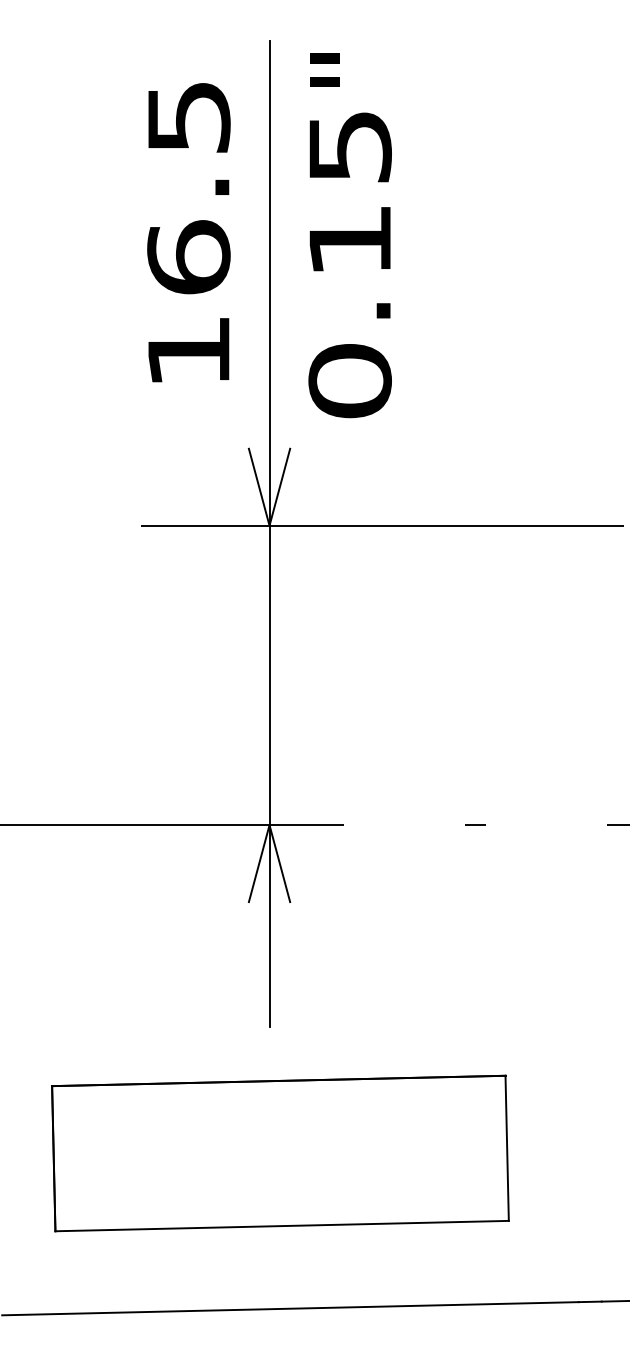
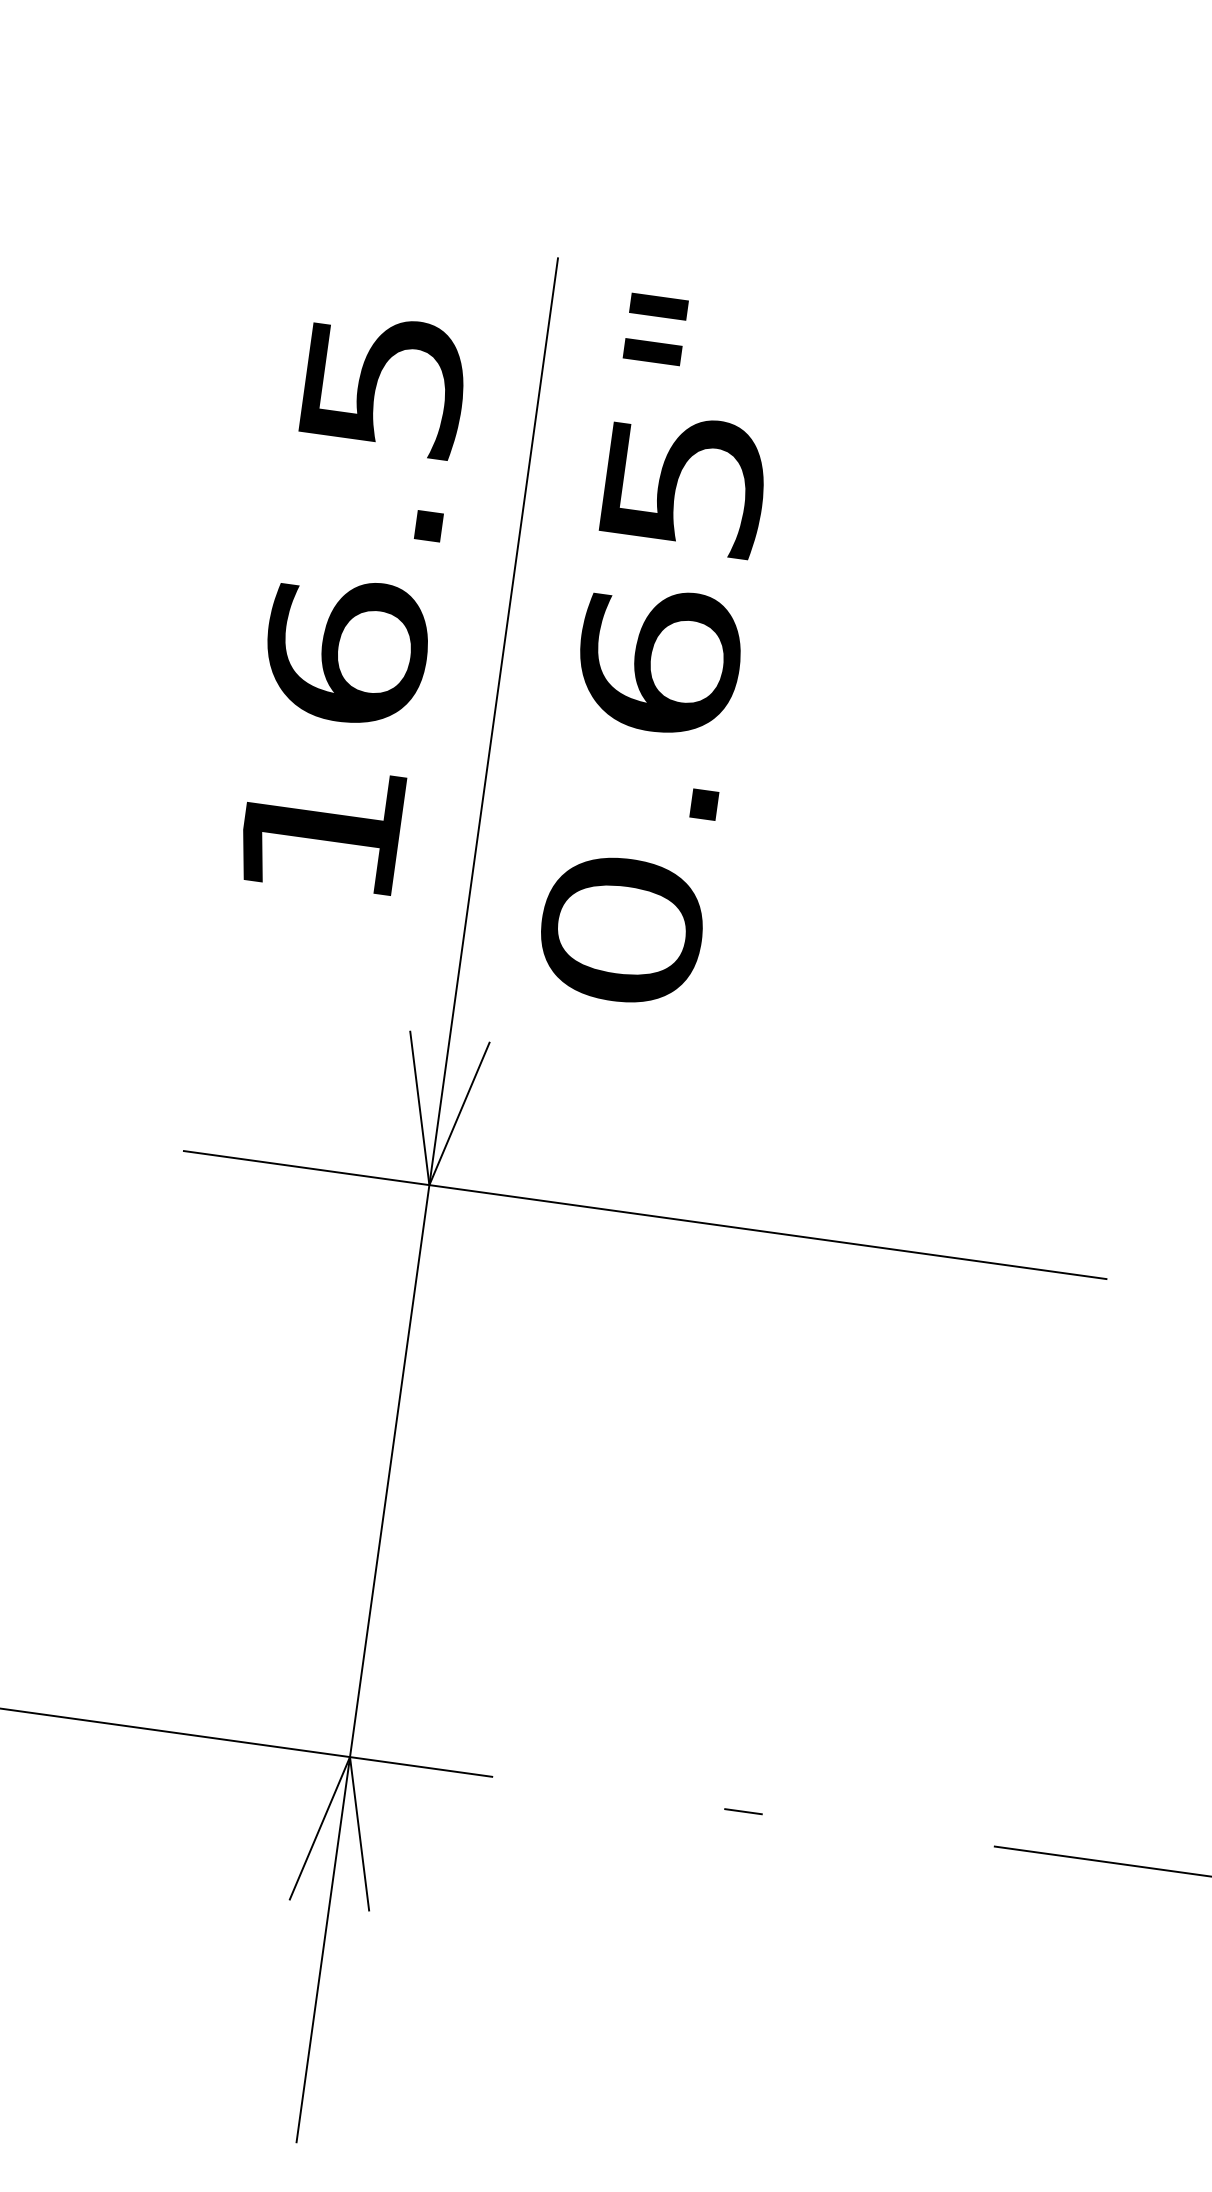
text: (349, 239) -> (658, 659), 0.15 -> 0.65

